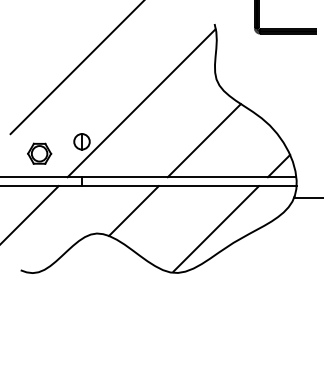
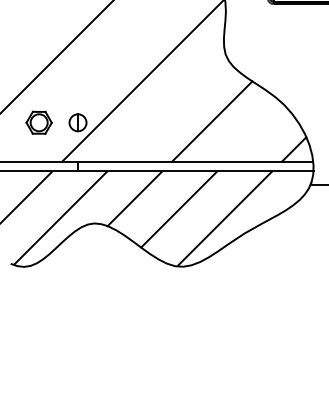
part: (39, 153) -> (39, 122), moved
line: (173, 220) -> (178, 209), added
line: (66, 228) -> (61, 217), added

